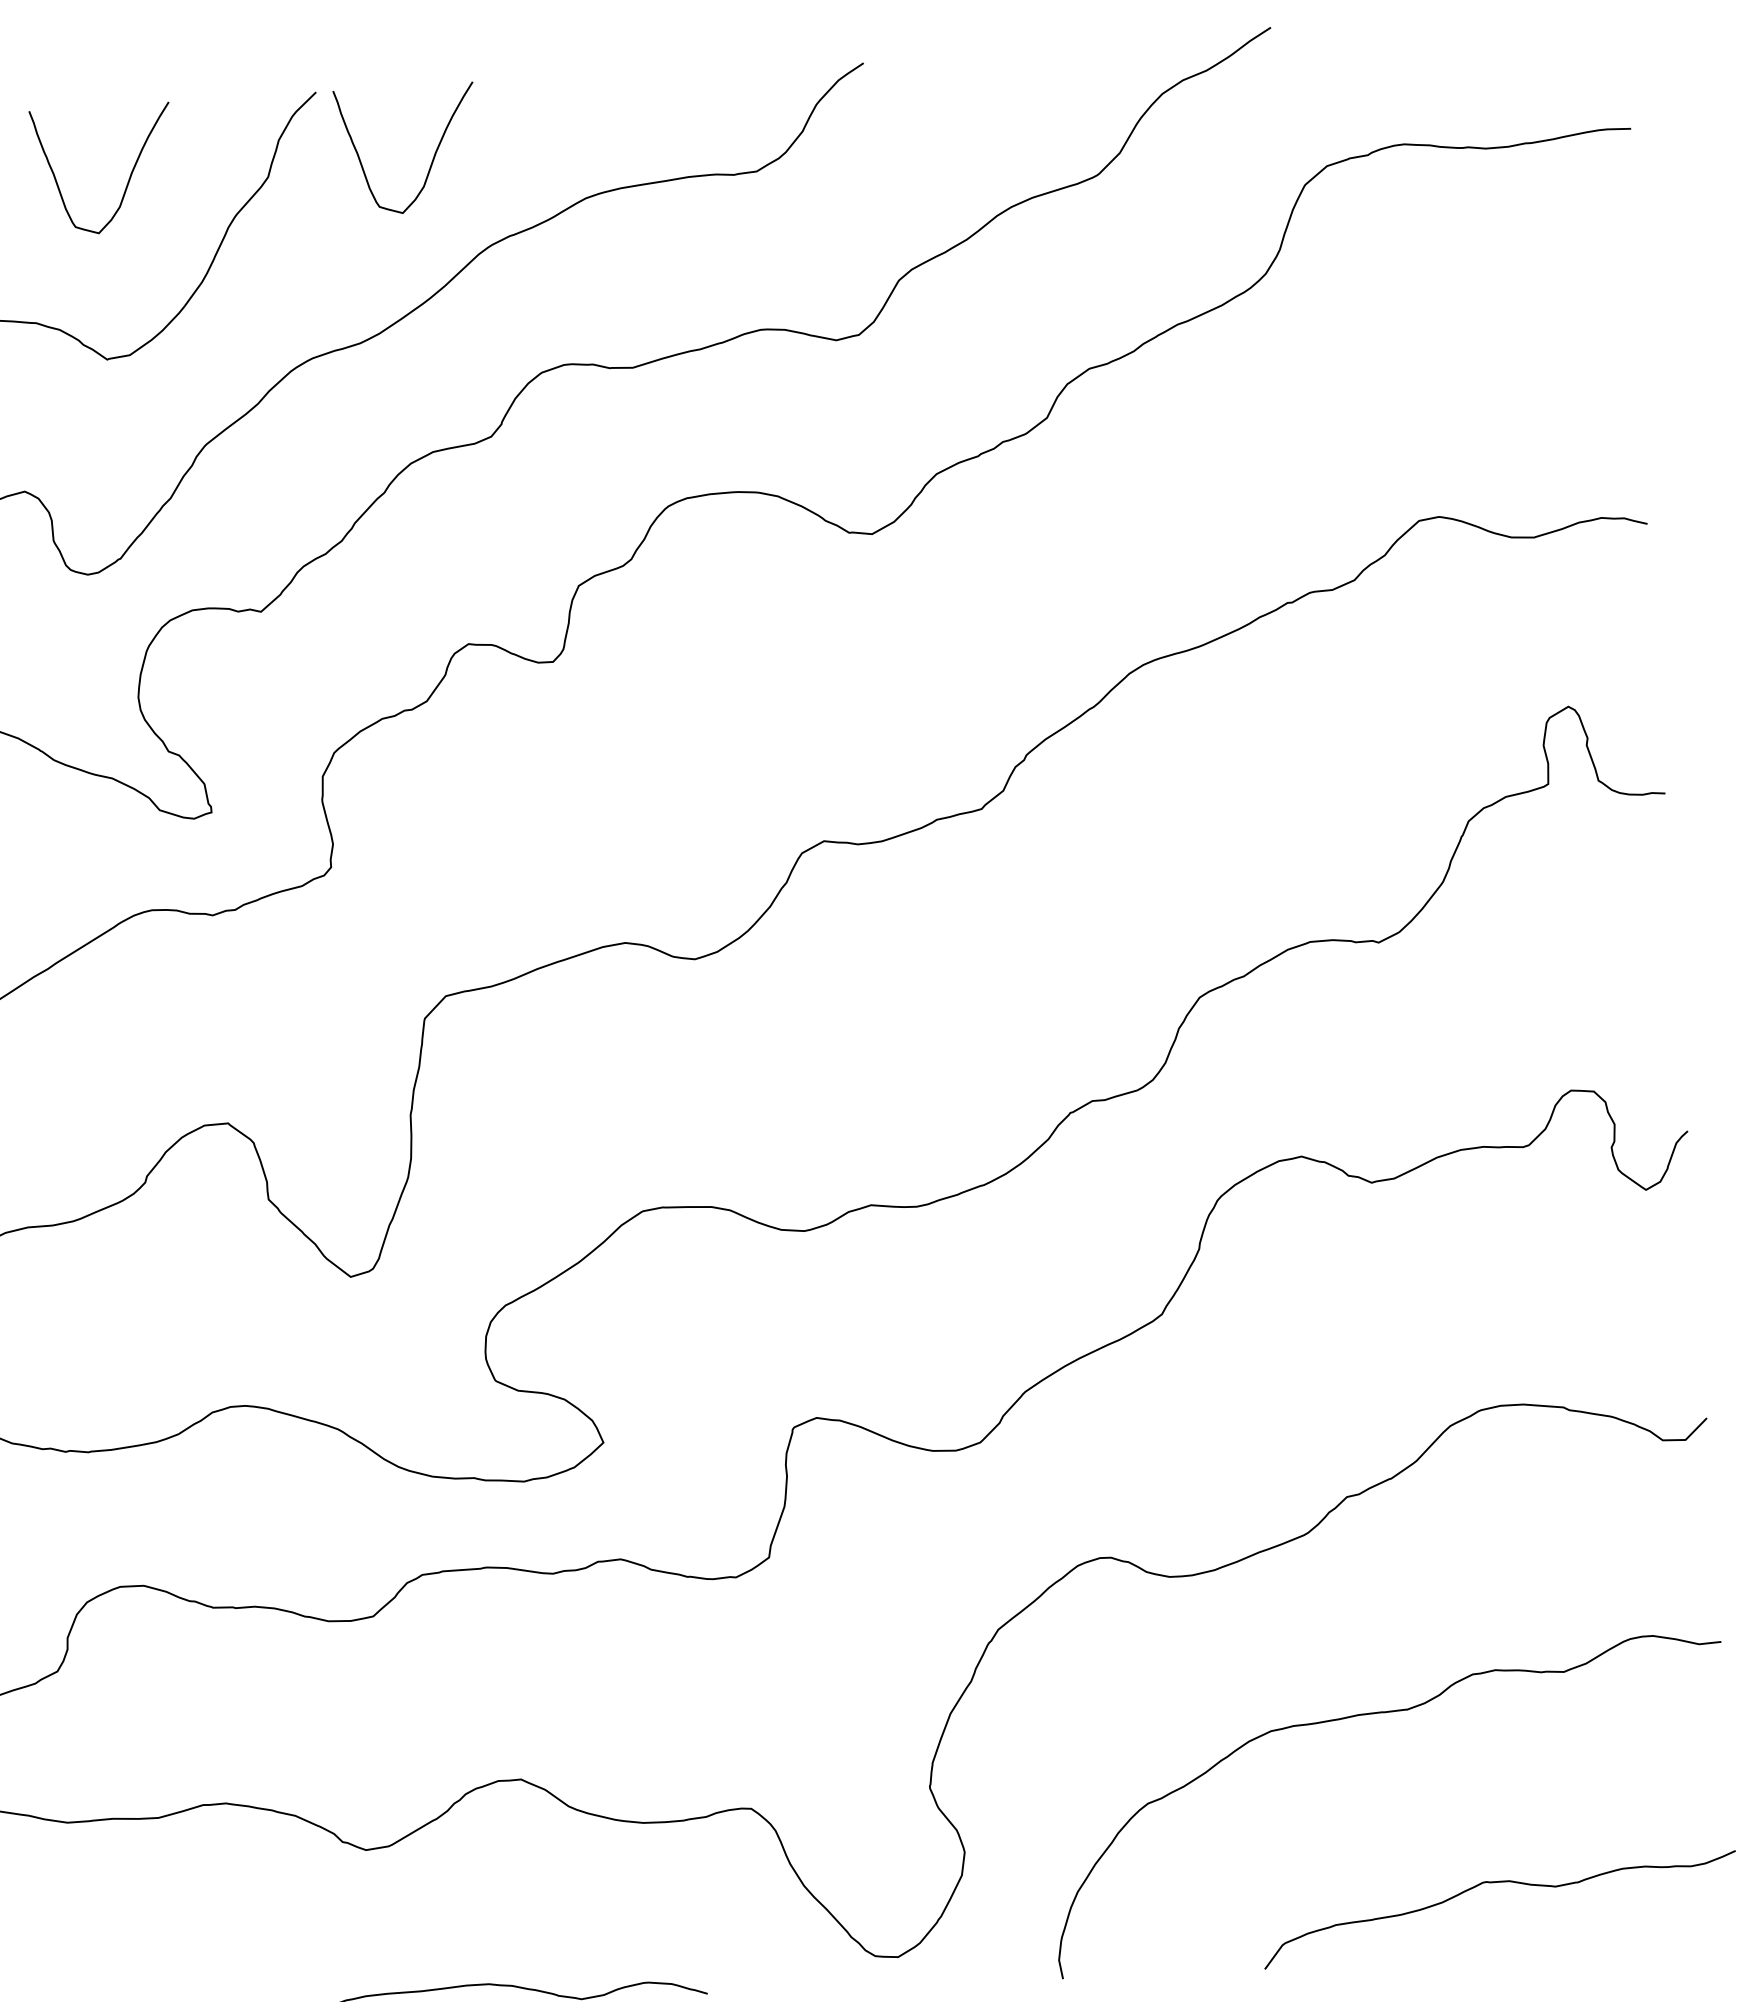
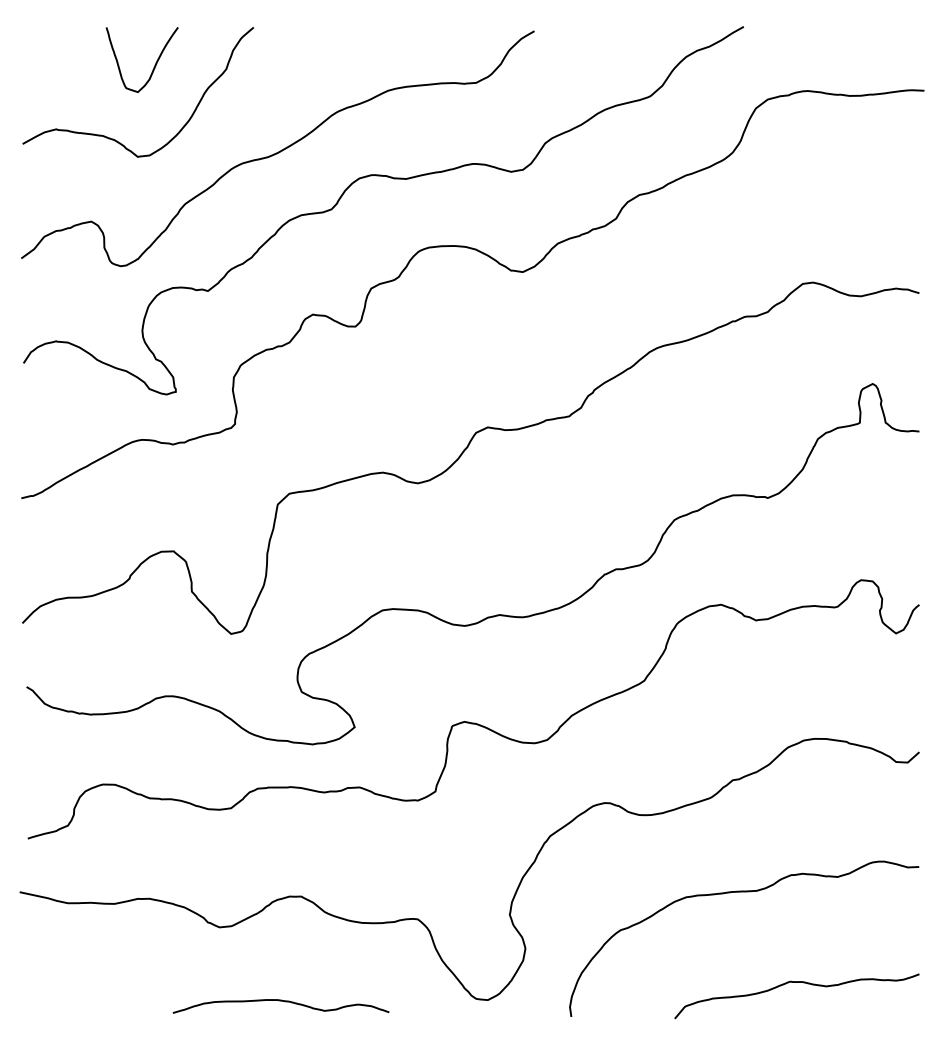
curve: (433, 153) -> (311, 62), removed

